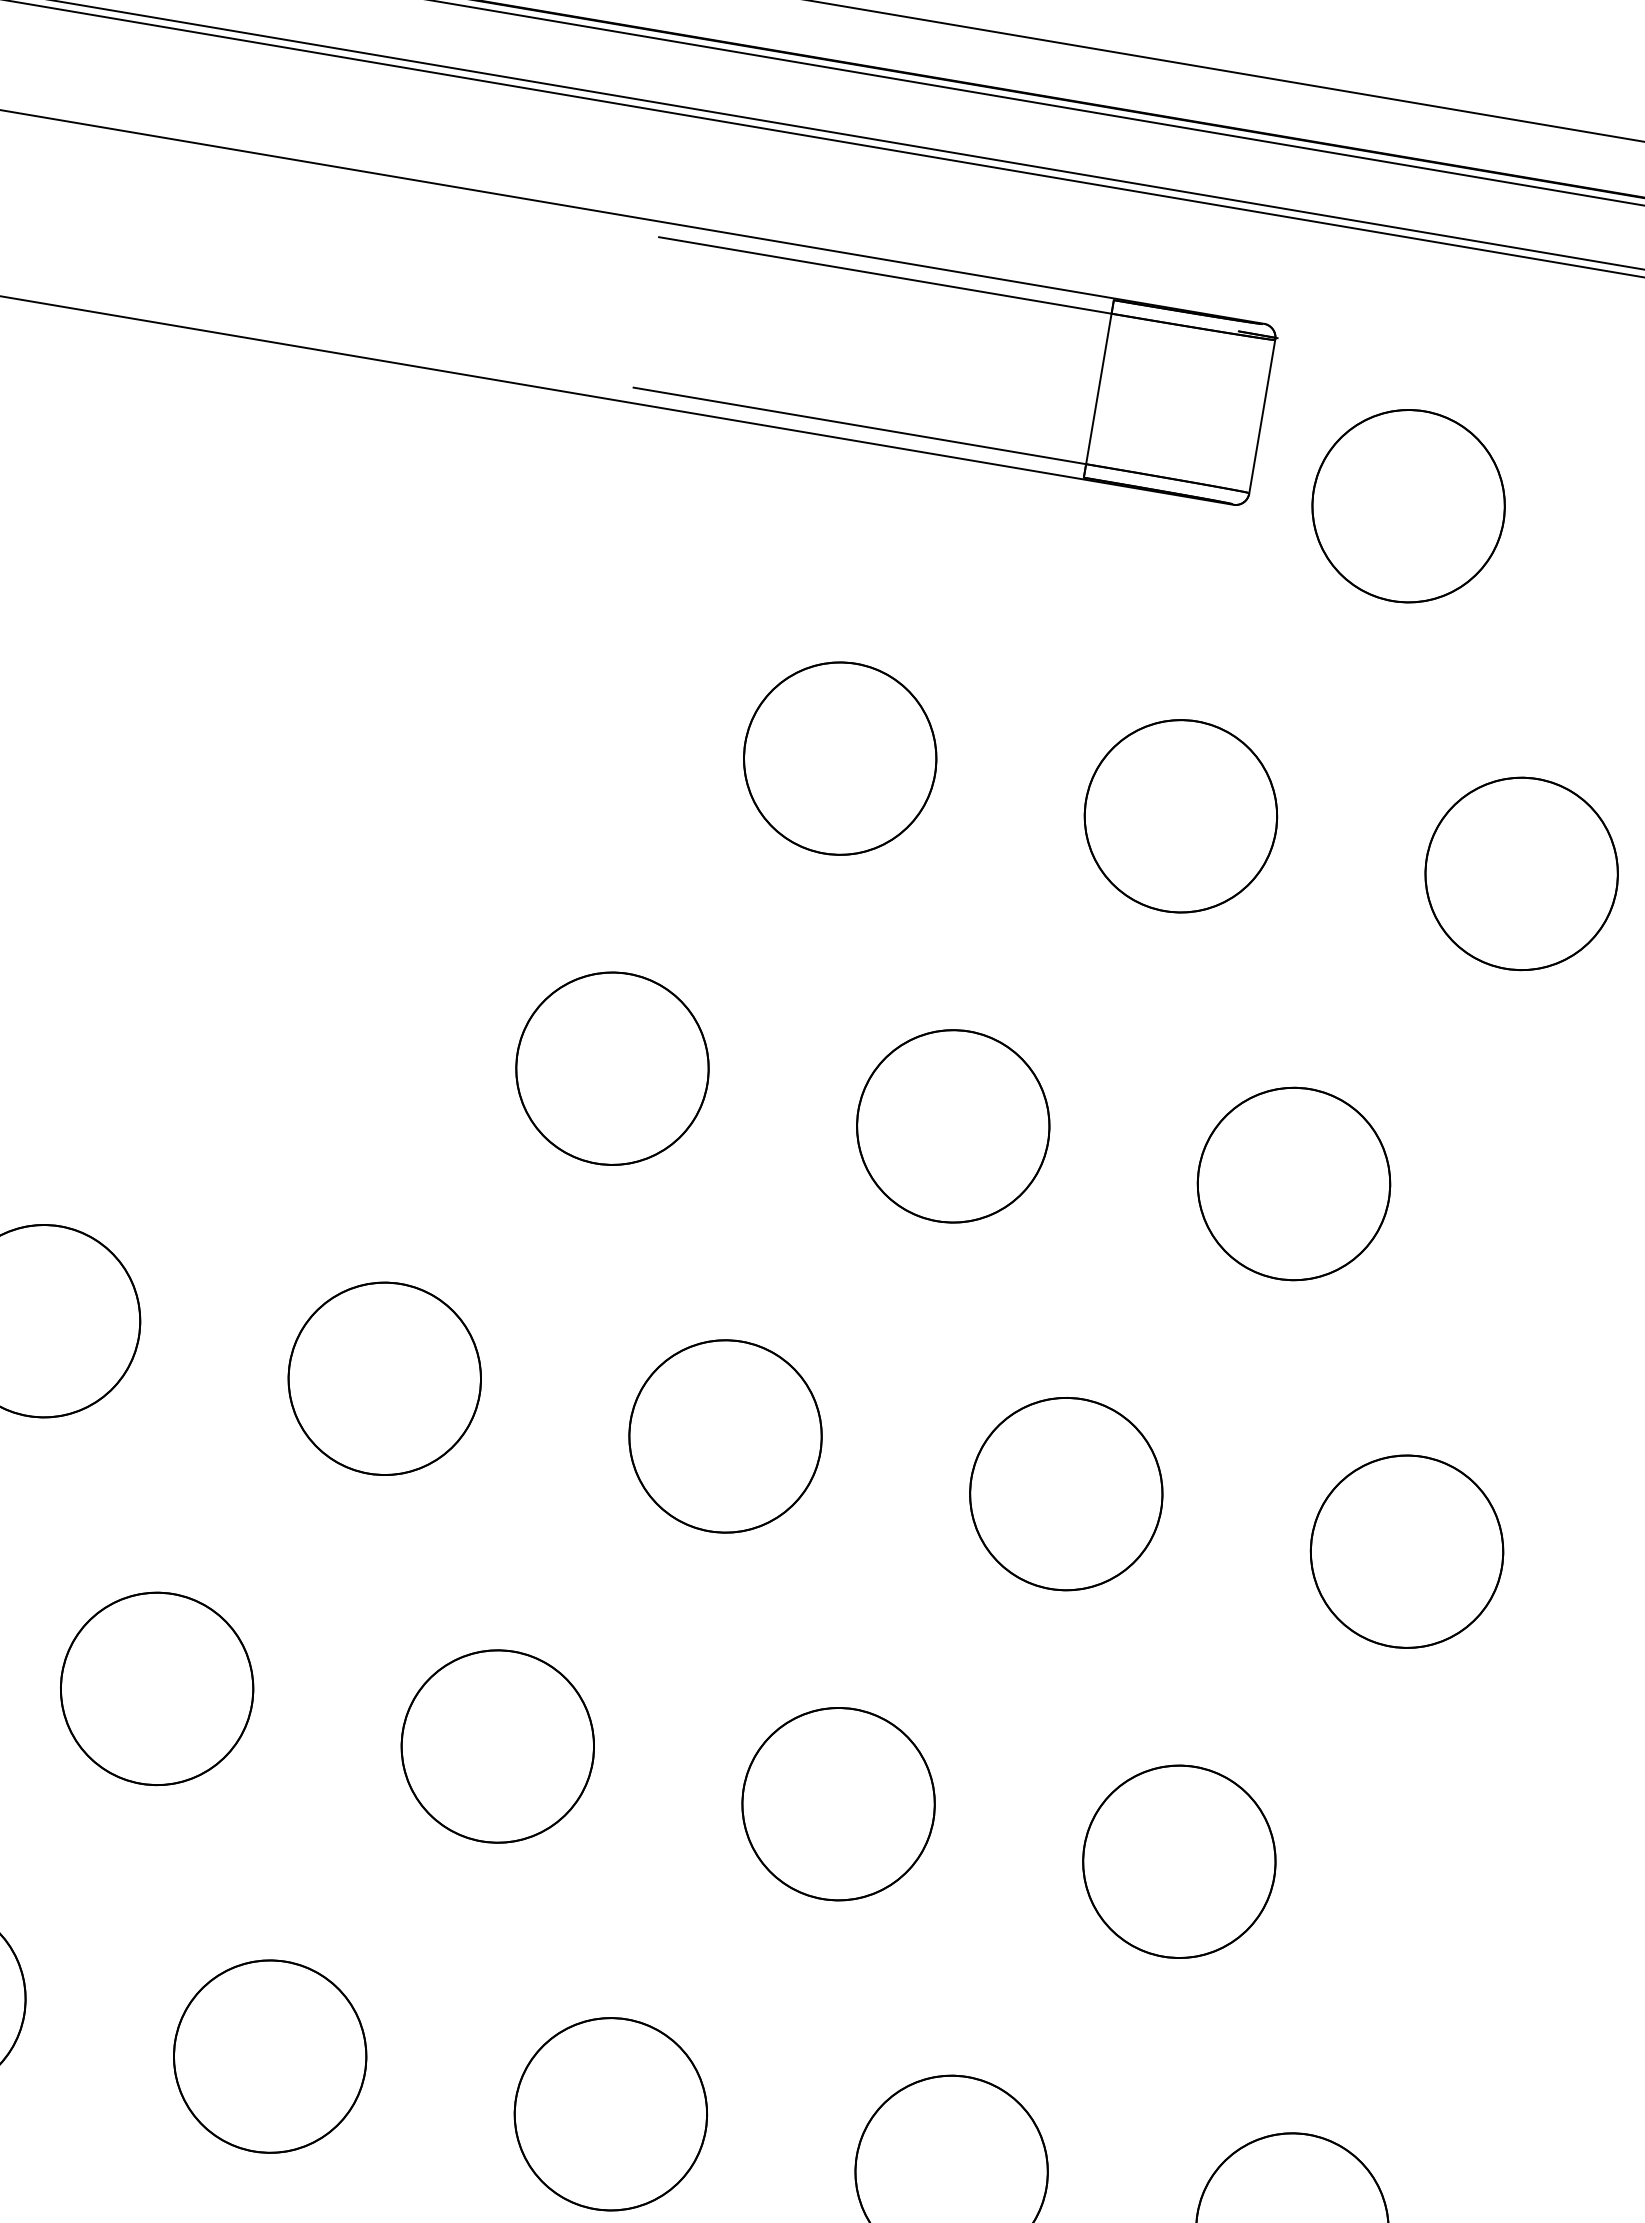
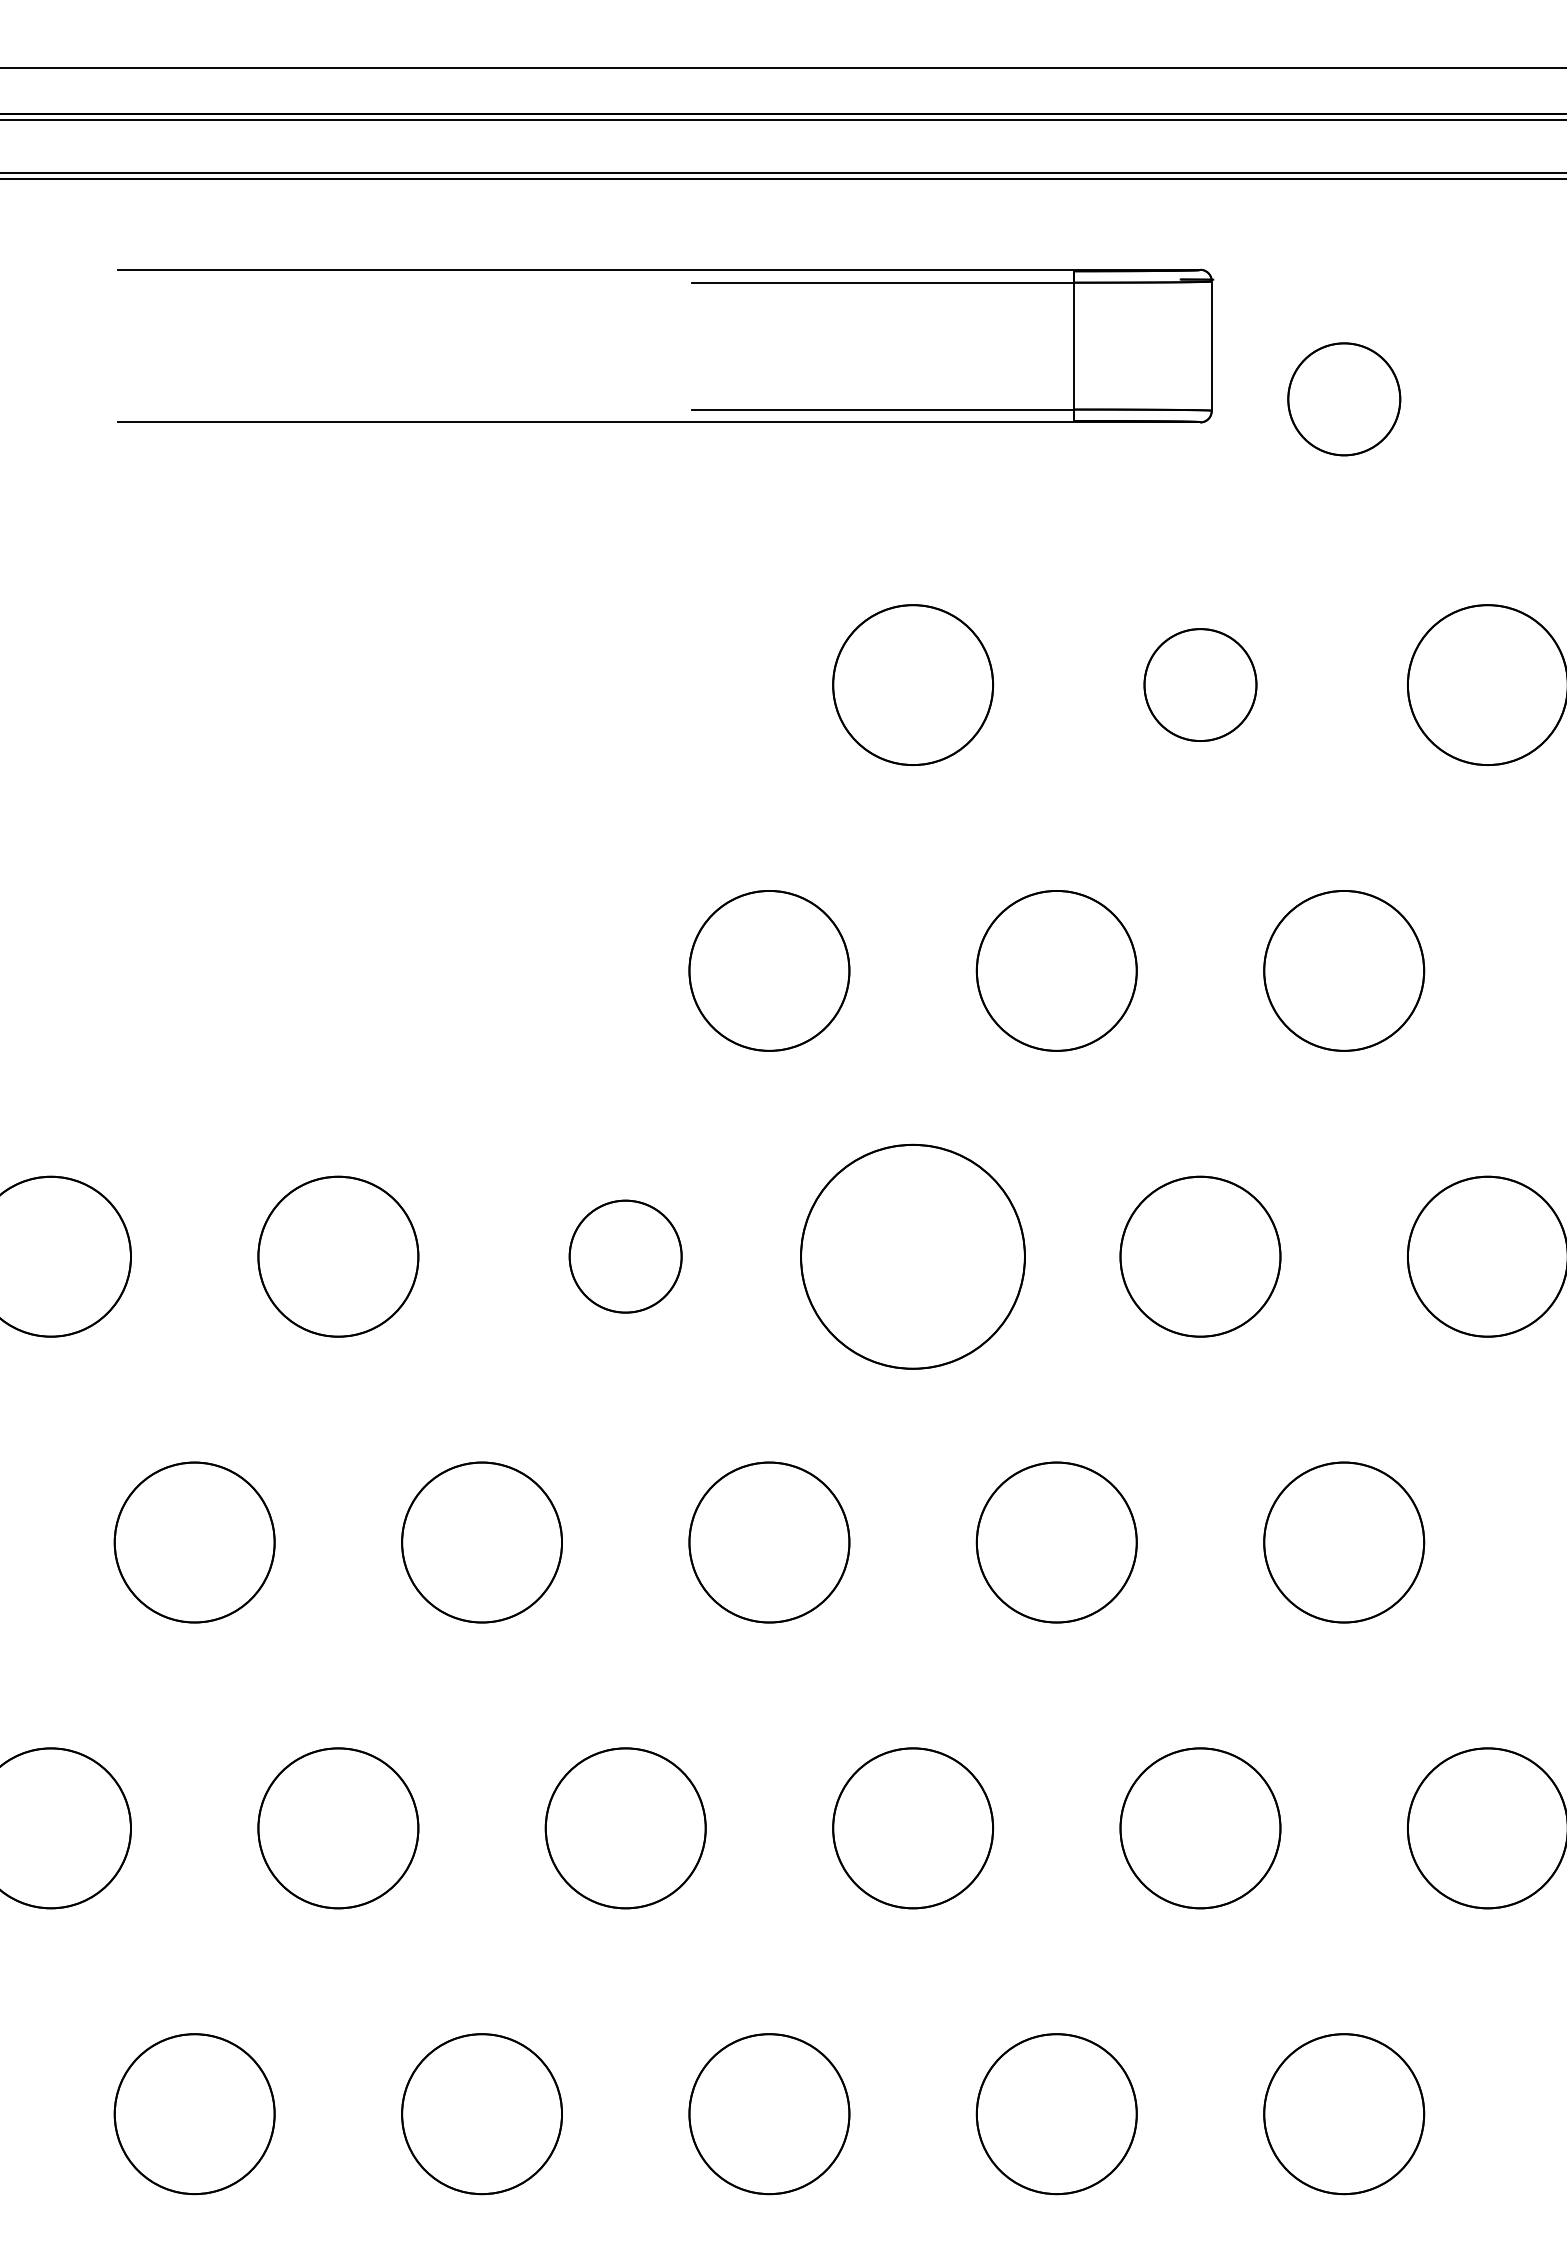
part: (1408, 506) -> (1344, 399), size x0.7
part: (1181, 815) -> (1200, 684), size x0.7
part: (384, 1378) -> (625, 1256), size x0.7
part: (726, 1436) -> (913, 1256), size x1.4

